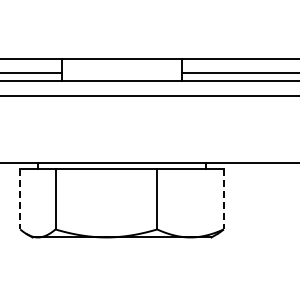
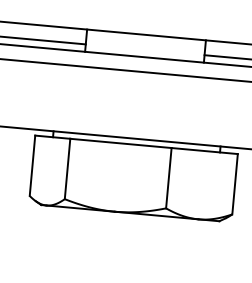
line: (20, 199) -> (32, 166), dashed -> solid
line: (223, 199) -> (234, 184), dashed -> solid

